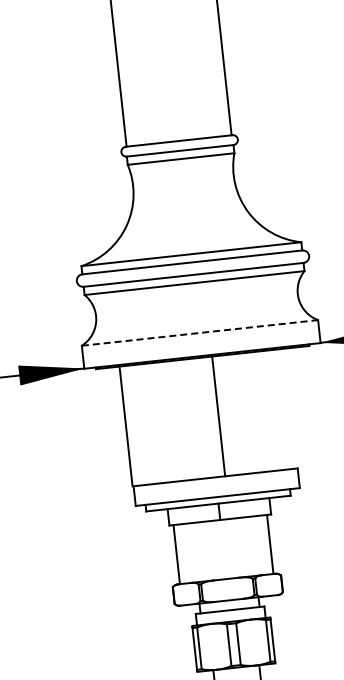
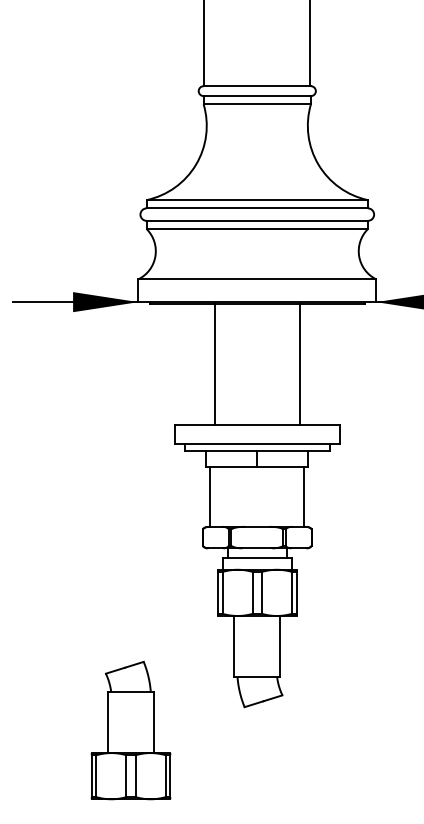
line: (200, 333) -> (257, 279), dashed -> solid
line: (218, 416) -> (299, 364), moved
line: (125, 426) -> (214, 364), moved

